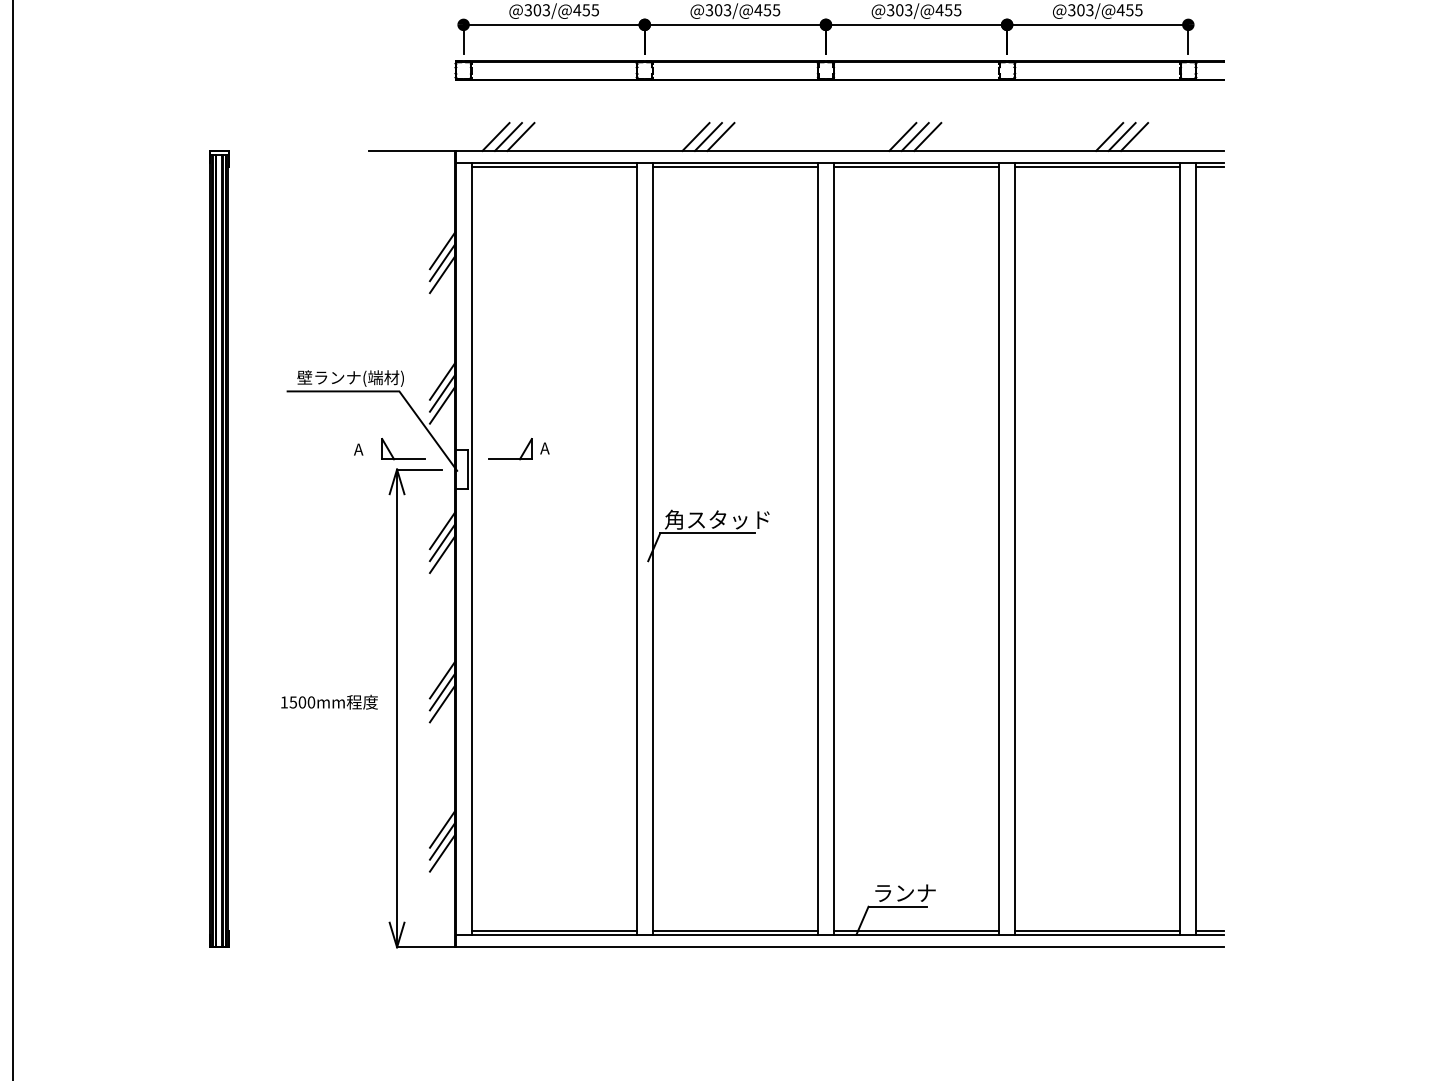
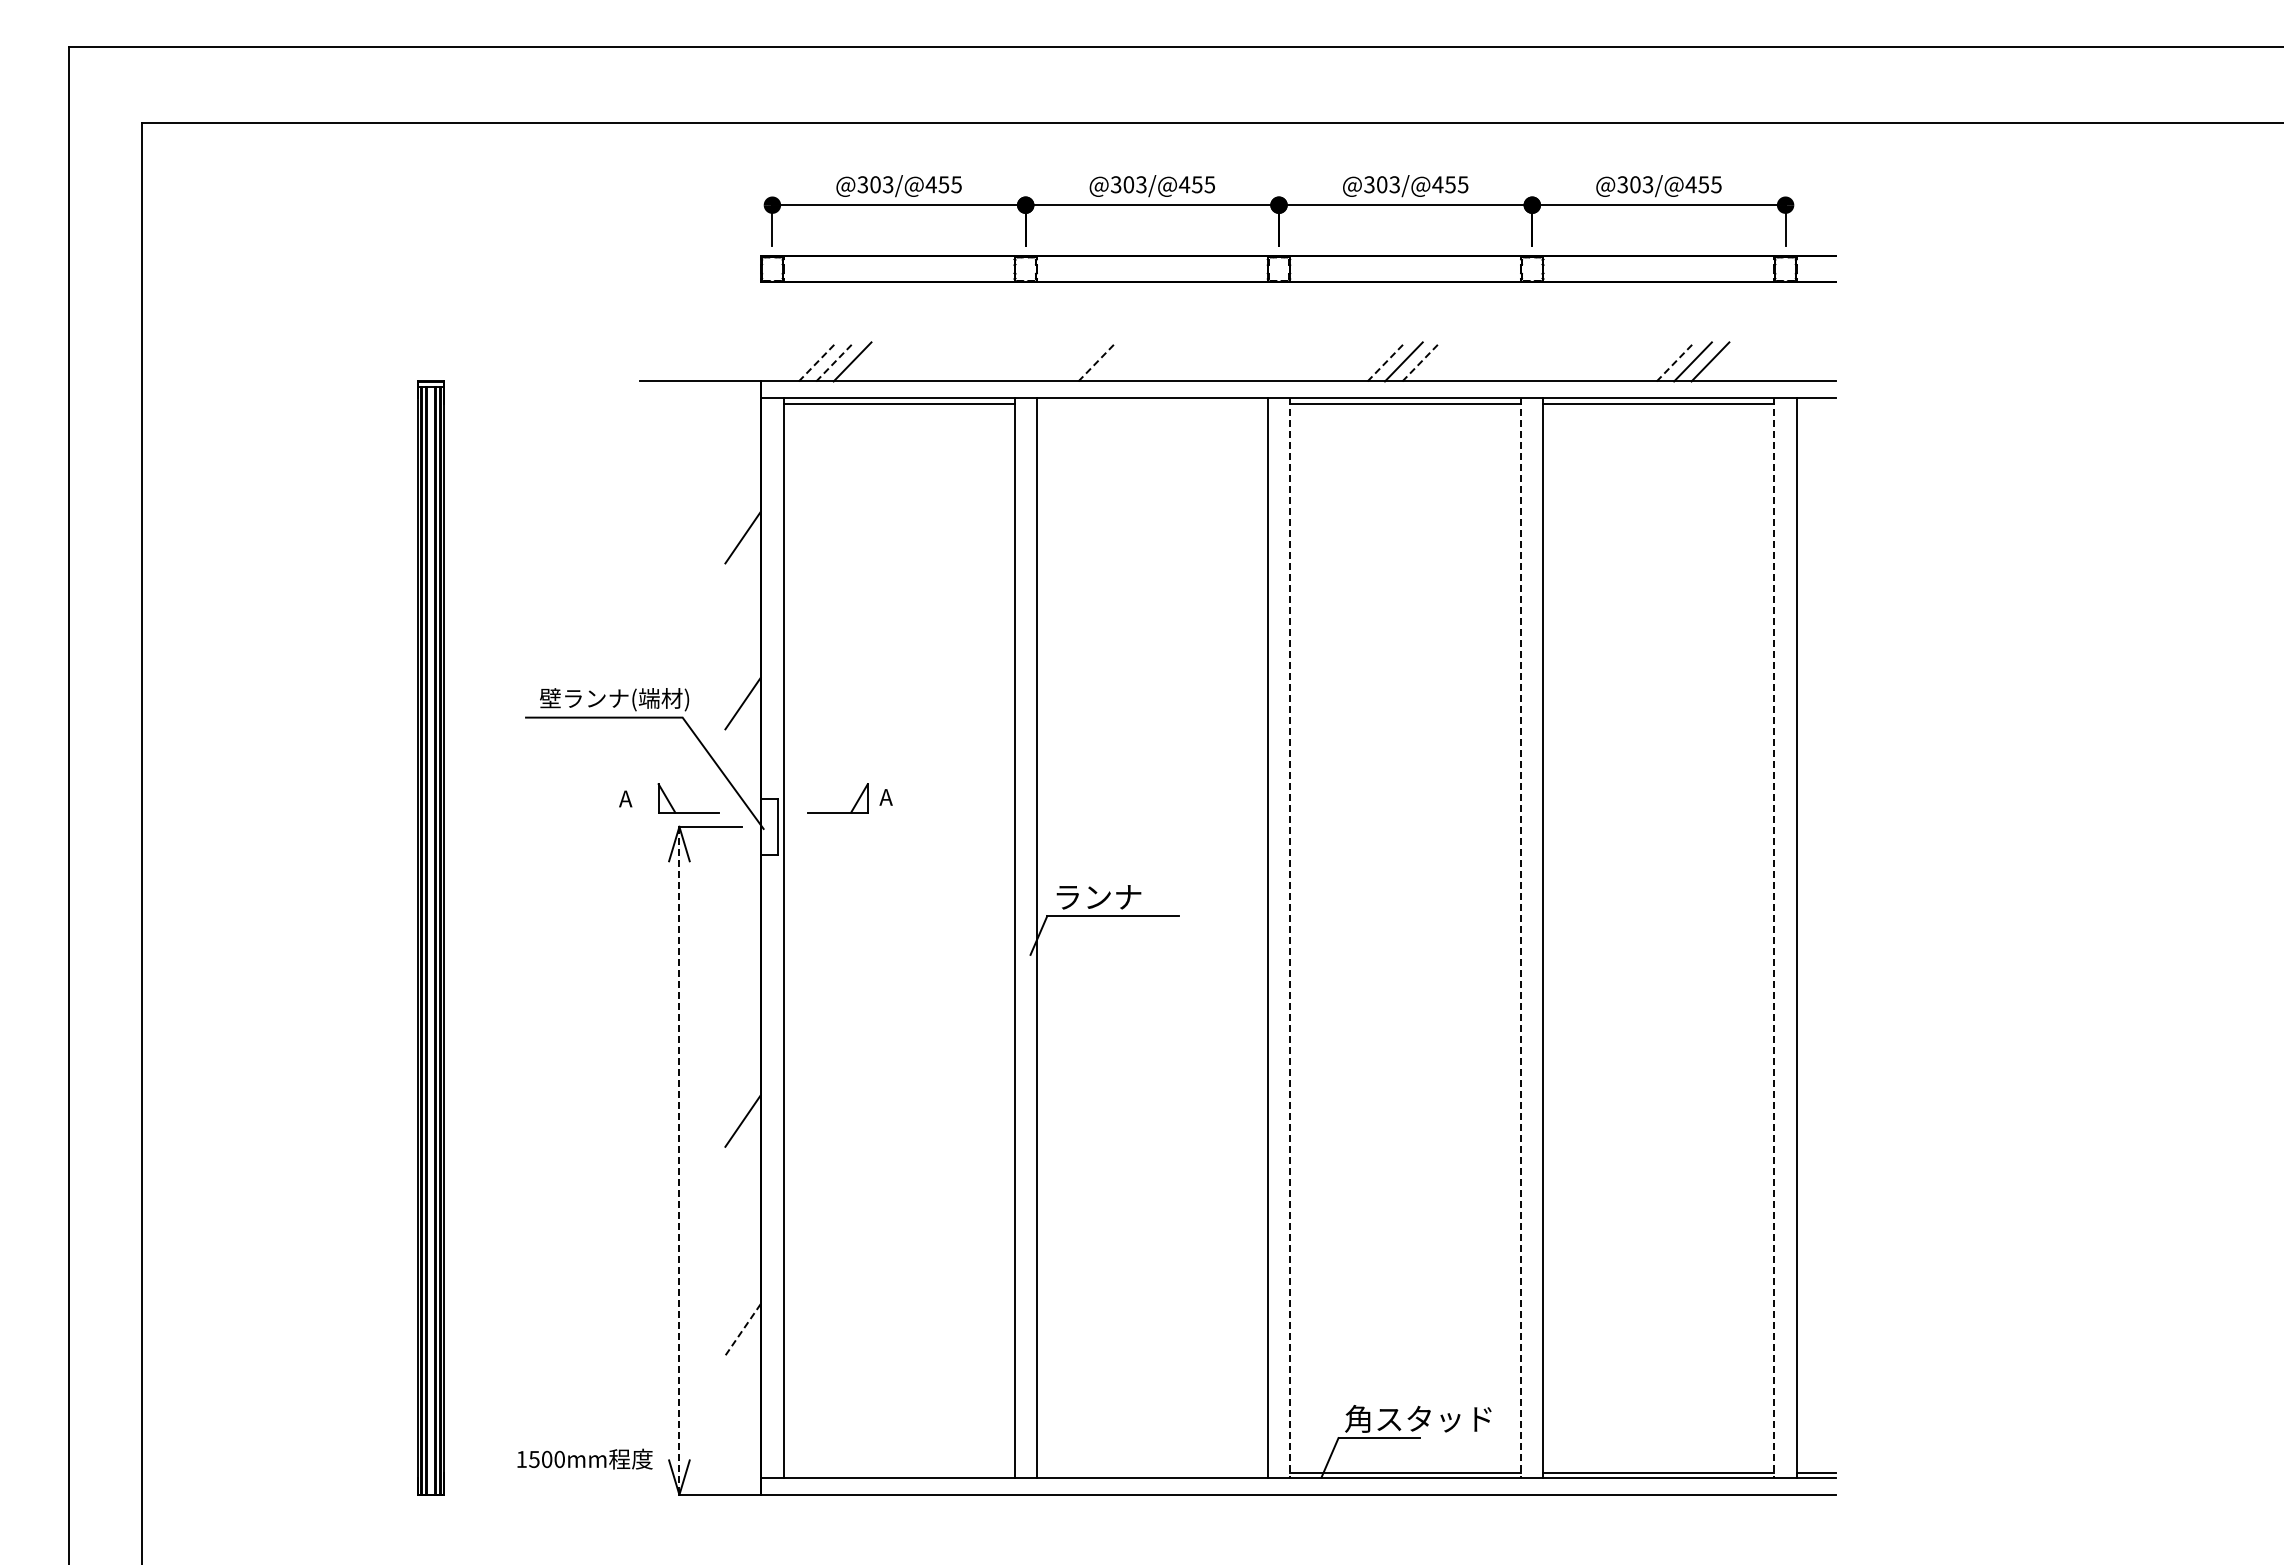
line: (496, 136) -> (818, 361), solid -> dashed
line: (508, 136) -> (835, 361), solid -> dashed
line: (696, 136) -> (1097, 361), solid -> dashed
line: (708, 136) -> (1114, 361), removed
line: (721, 136) -> (1132, 361), removed
line: (902, 136) -> (1386, 361), solid -> dashed
line: (927, 136) -> (1421, 361), solid -> dashed
line: (1109, 136) -> (1675, 361), solid -> dashed
line: (734, 166) -> (1151, 403), removed
line: (1209, 166) -> (1815, 403), removed
line: (442, 250) -> (742, 520), removed
line: (442, 274) -> (742, 554), removed
line: (442, 393) -> (742, 720), removed
line: (442, 404) -> (742, 736), removed
text: (716, 519) -> (1126, 896), 角スタッド -> ランナ
line: (442, 530) -> (742, 912), removed
line: (442, 542) -> (742, 928), removed
line: (834, 549) -> (1290, 938), solid -> dashed
line: (999, 549) -> (1521, 938), solid -> dashed
line: (1180, 549) -> (1774, 938), solid -> dashed
line: (442, 554) -> (742, 945), removed
line: (442, 691) -> (742, 1137), removed
text: (329, 701) -> (584, 1458), moved
line: (442, 703) -> (742, 1154), removed
line: (397, 708) -> (679, 1161), solid -> dashed
line: (442, 829) -> (742, 1330), solid -> dashed
line: (442, 841) -> (742, 1346), removed
line: (442, 853) -> (742, 1363), removed
text: (925, 892) -> (1418, 1418), ランナ -> 角スタッド
line: (553, 931) -> (898, 1472), removed
line: (734, 931) -> (1151, 1472), removed

